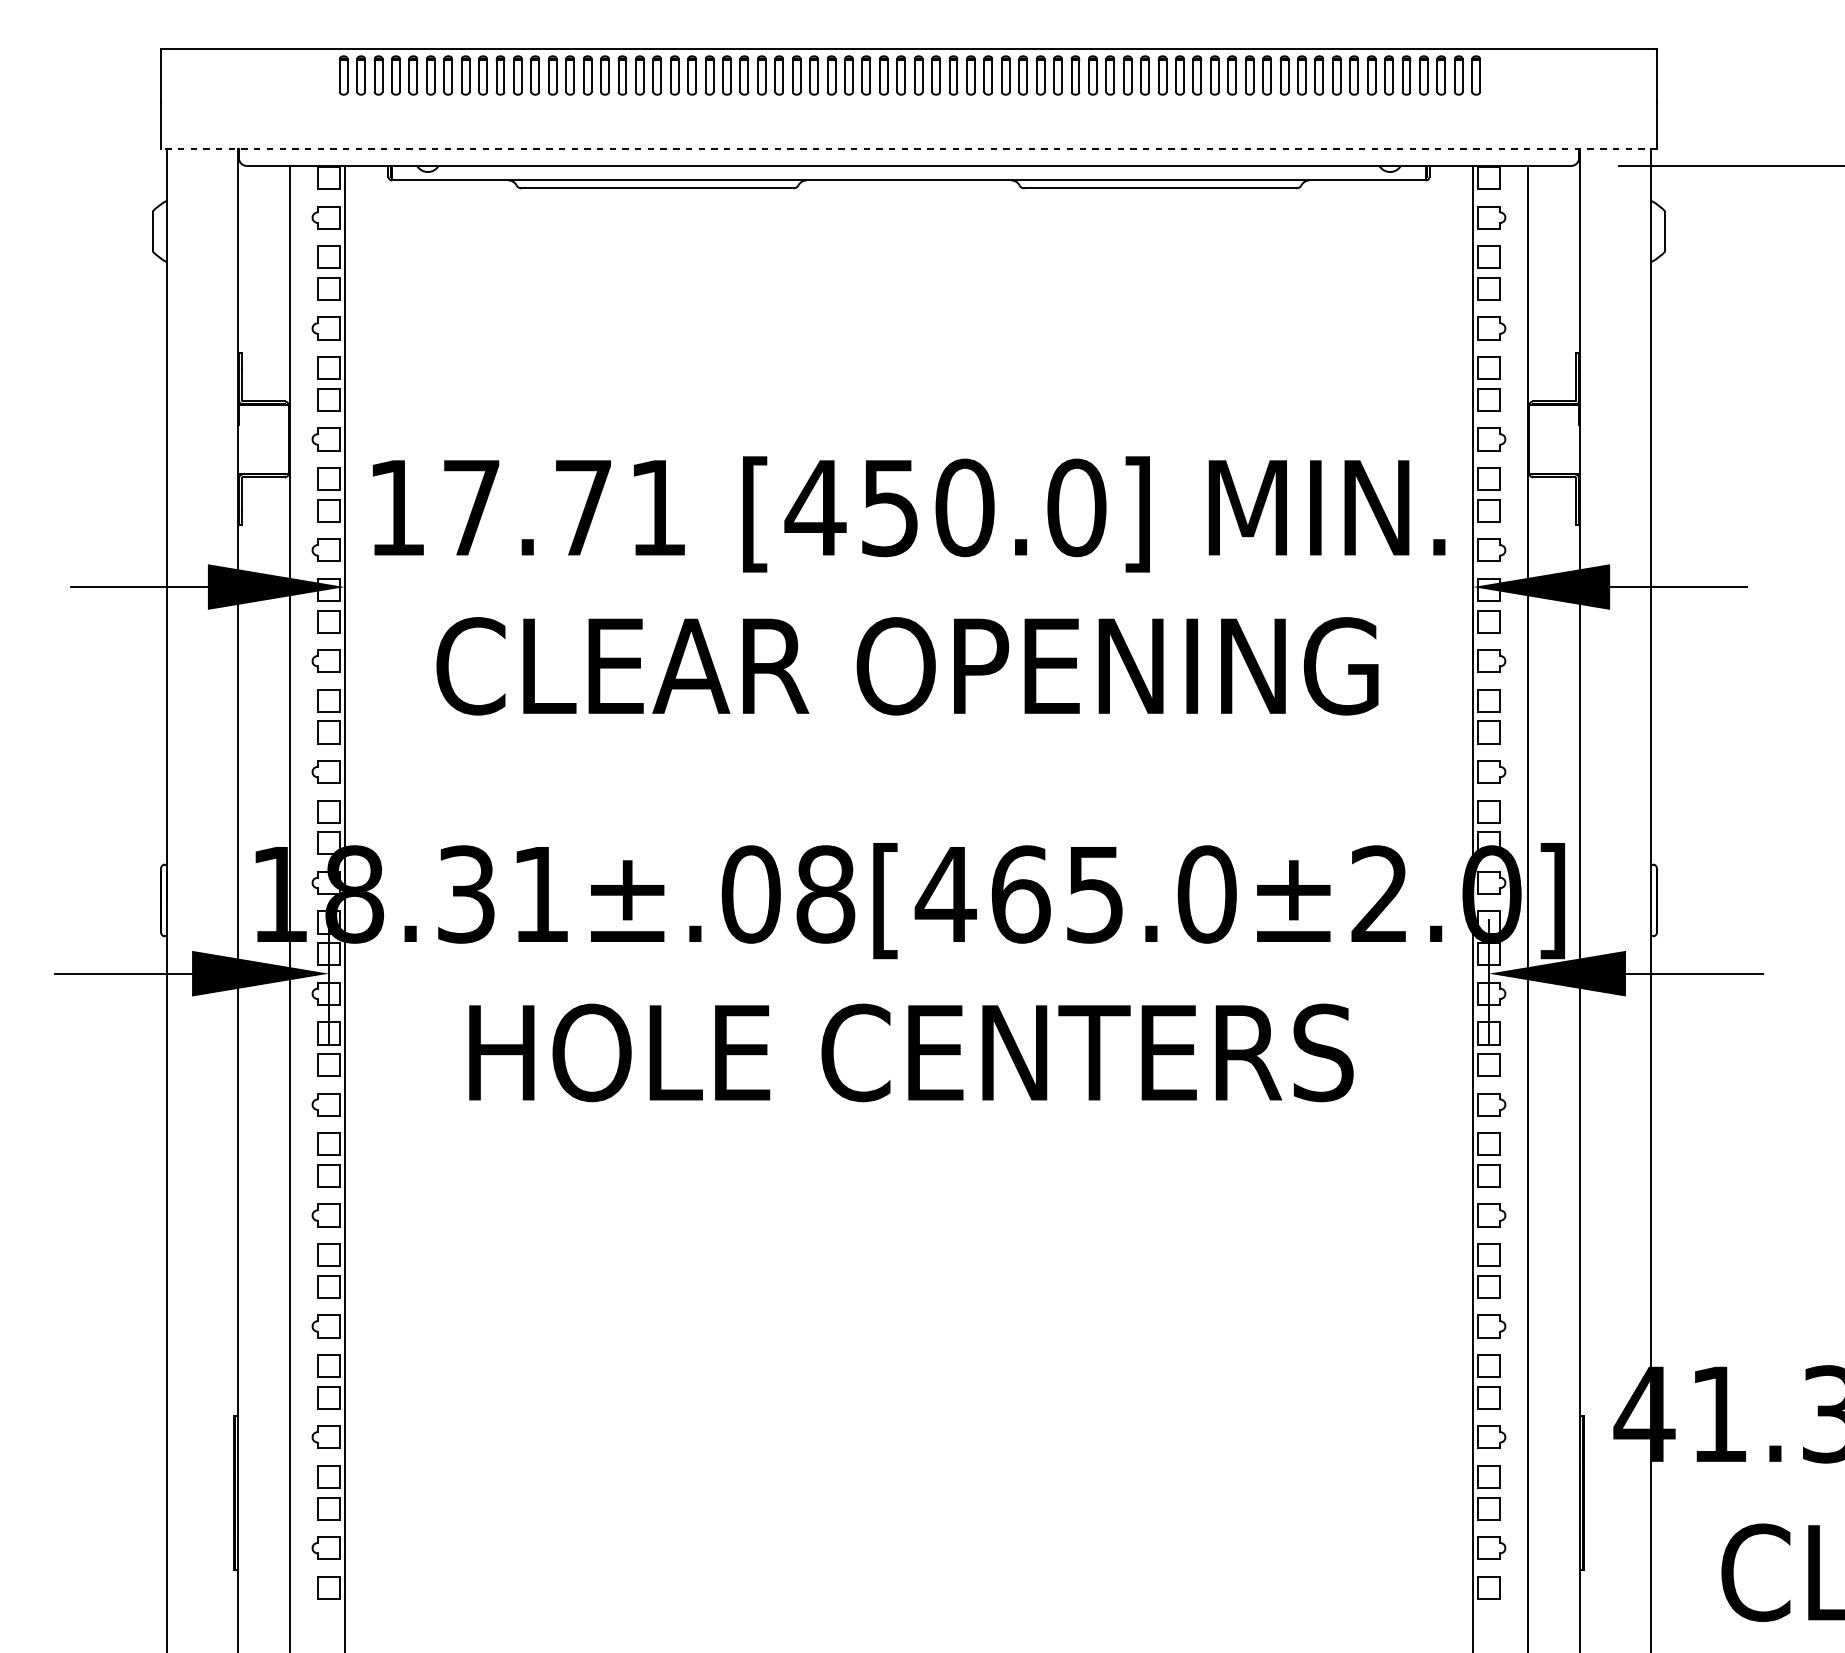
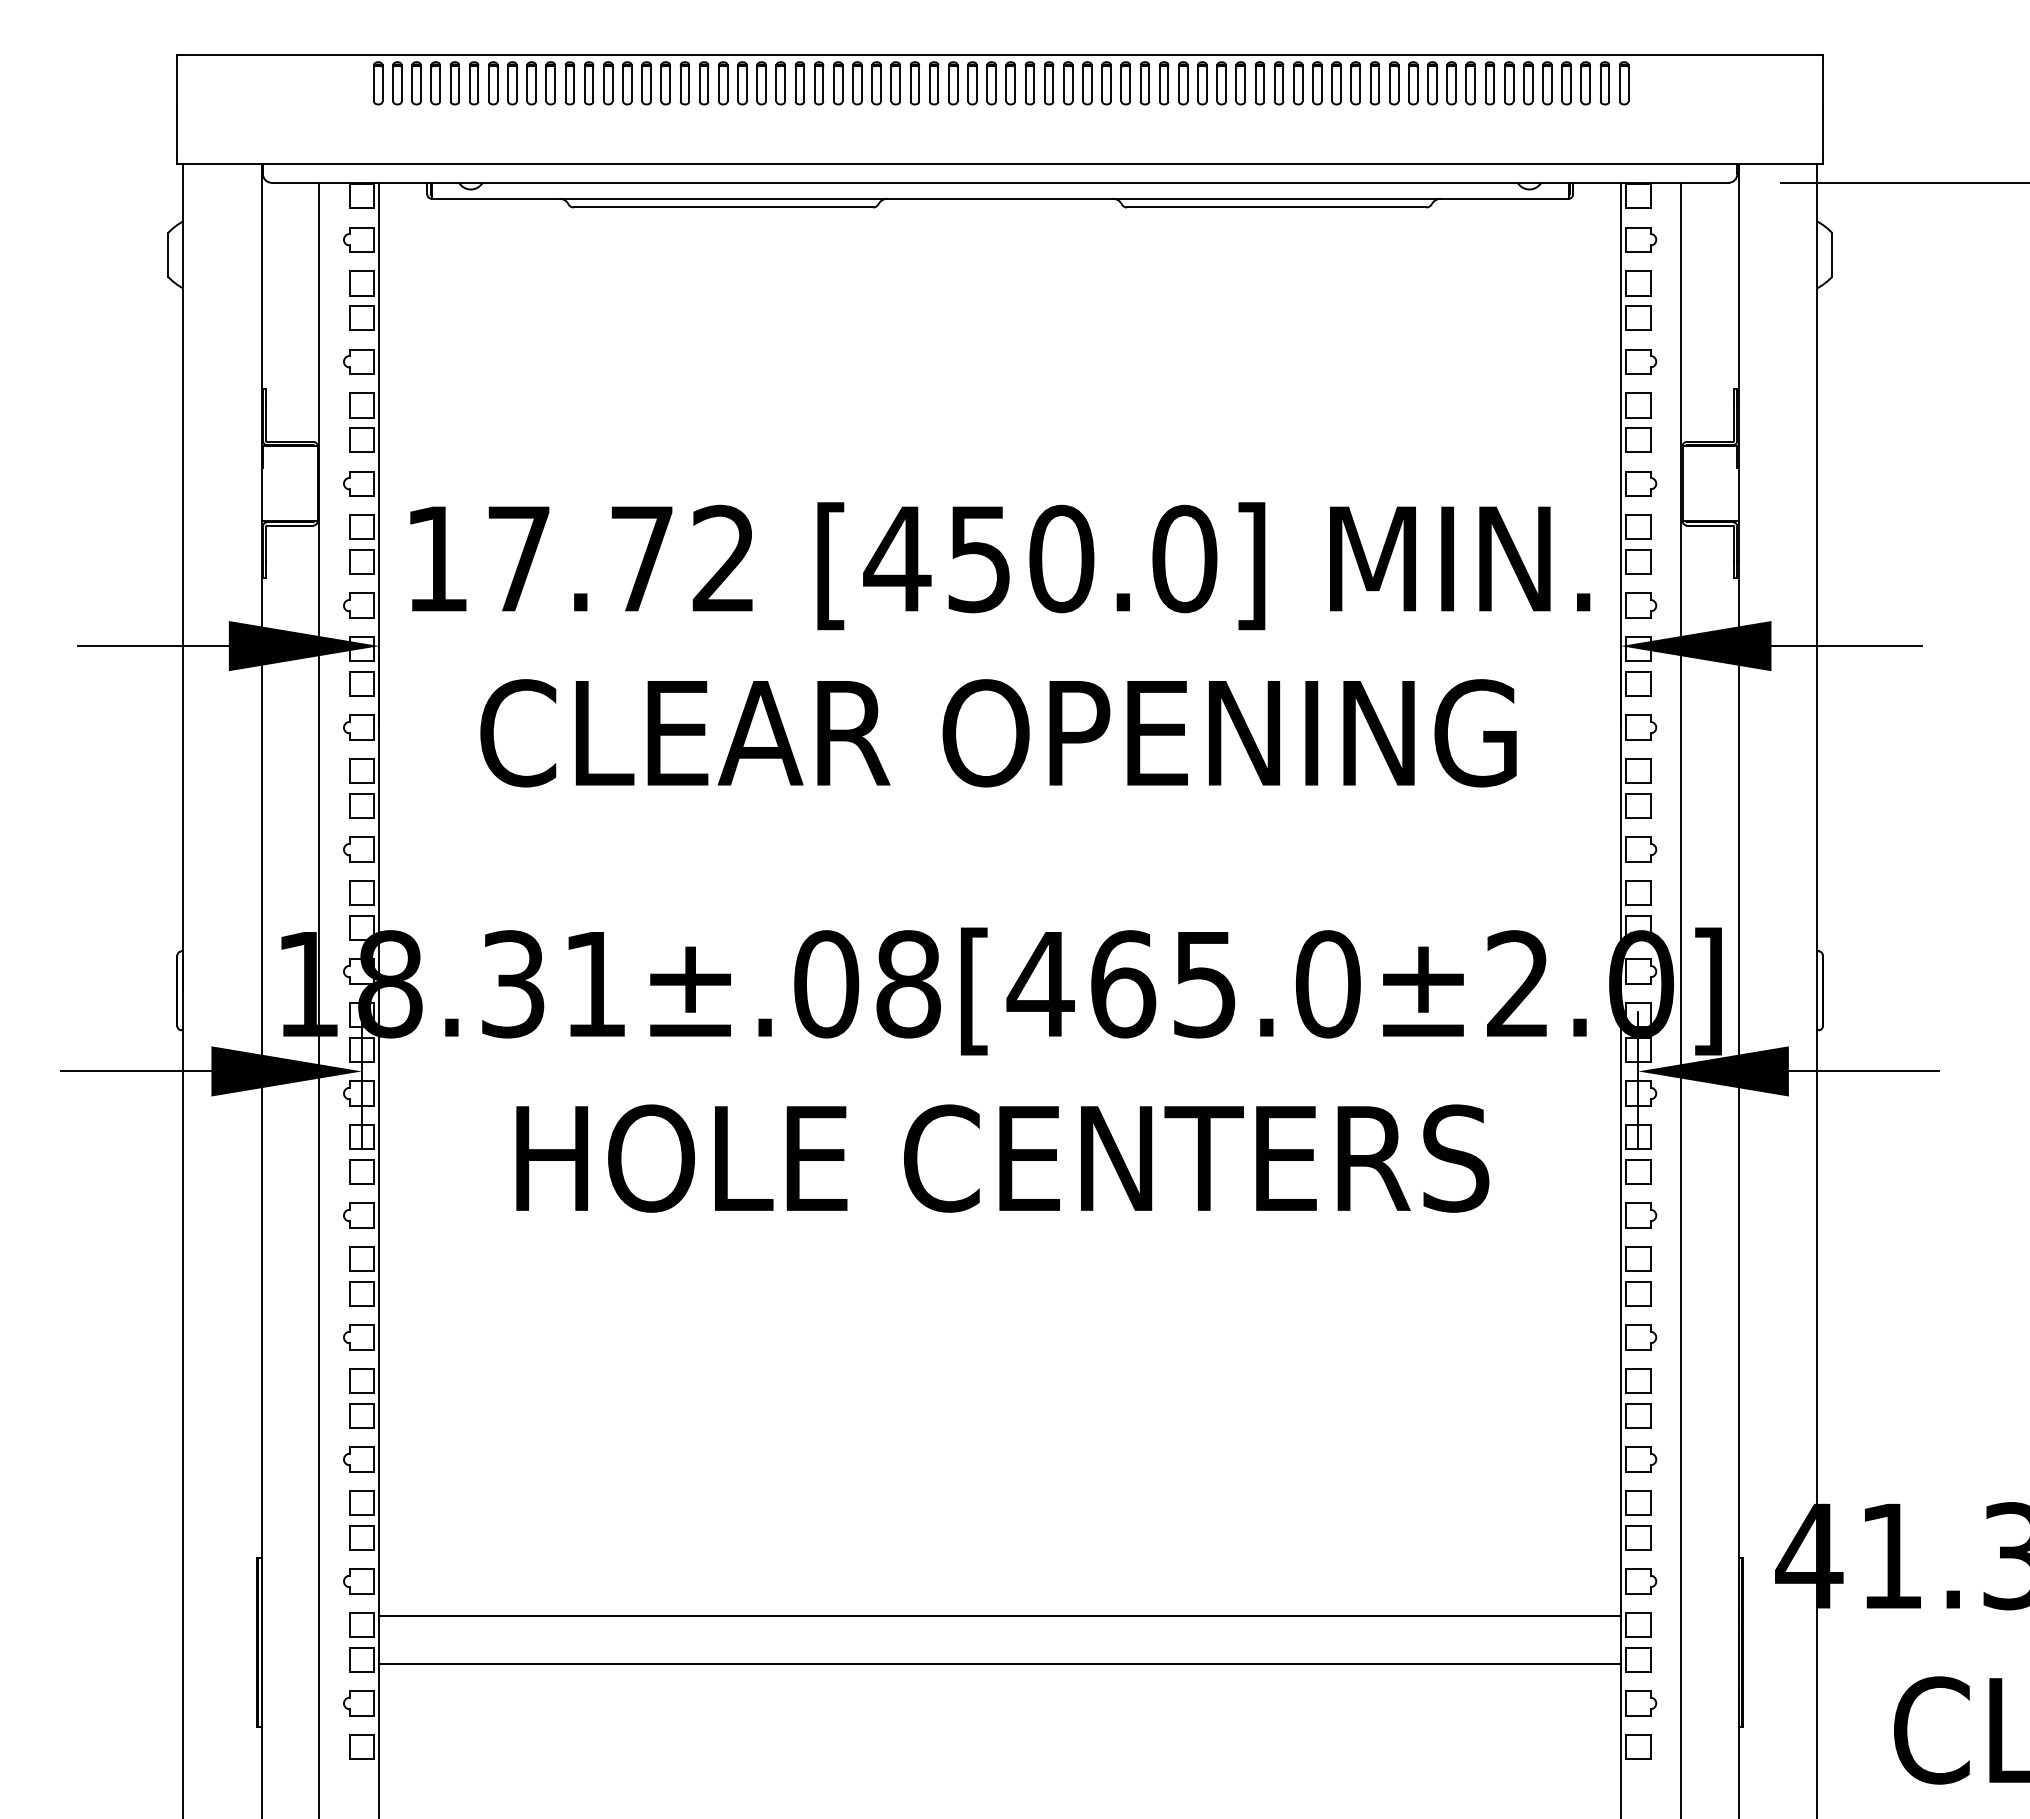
line: (908, 149) -> (999, 164), dashed -> solid
text: (656, 506) -> (722, 557), 17.71 -> 17.72
line: (908, 1468) -> (999, 1615), added
line: (908, 1512) -> (999, 1664), added

